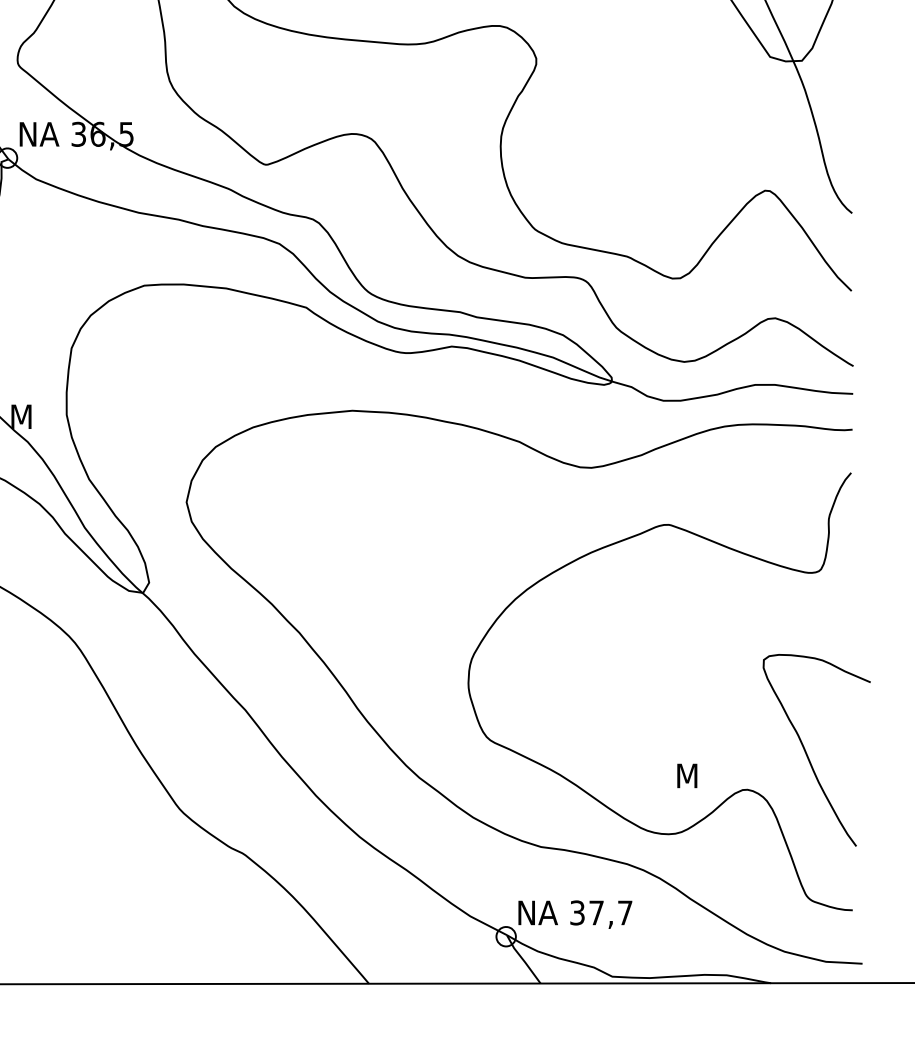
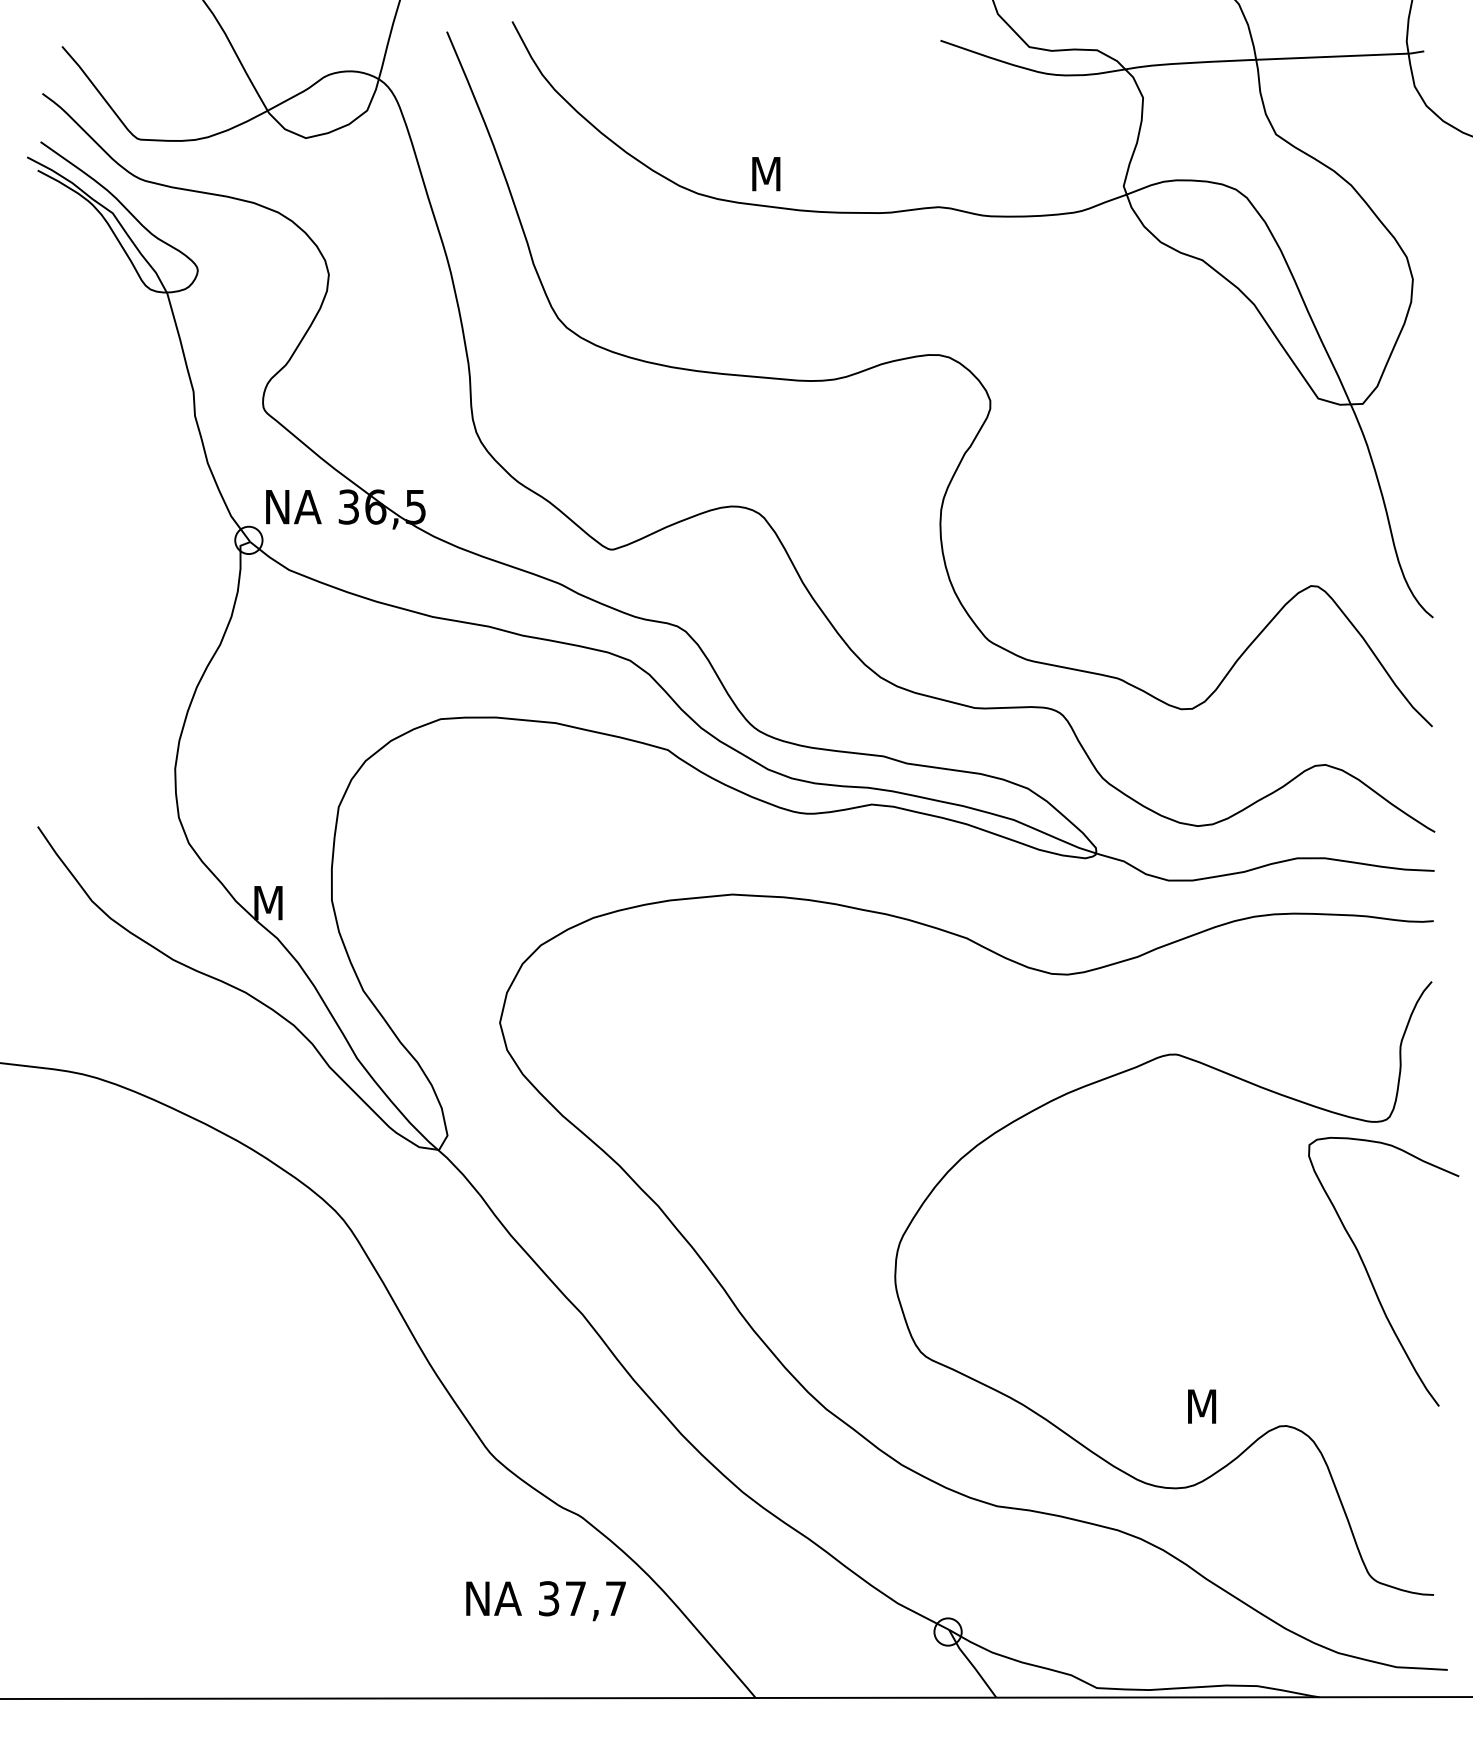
curve: (806, 752) -> (1369, 1274), moved
text: (574, 914) -> (545, 1601), moved

